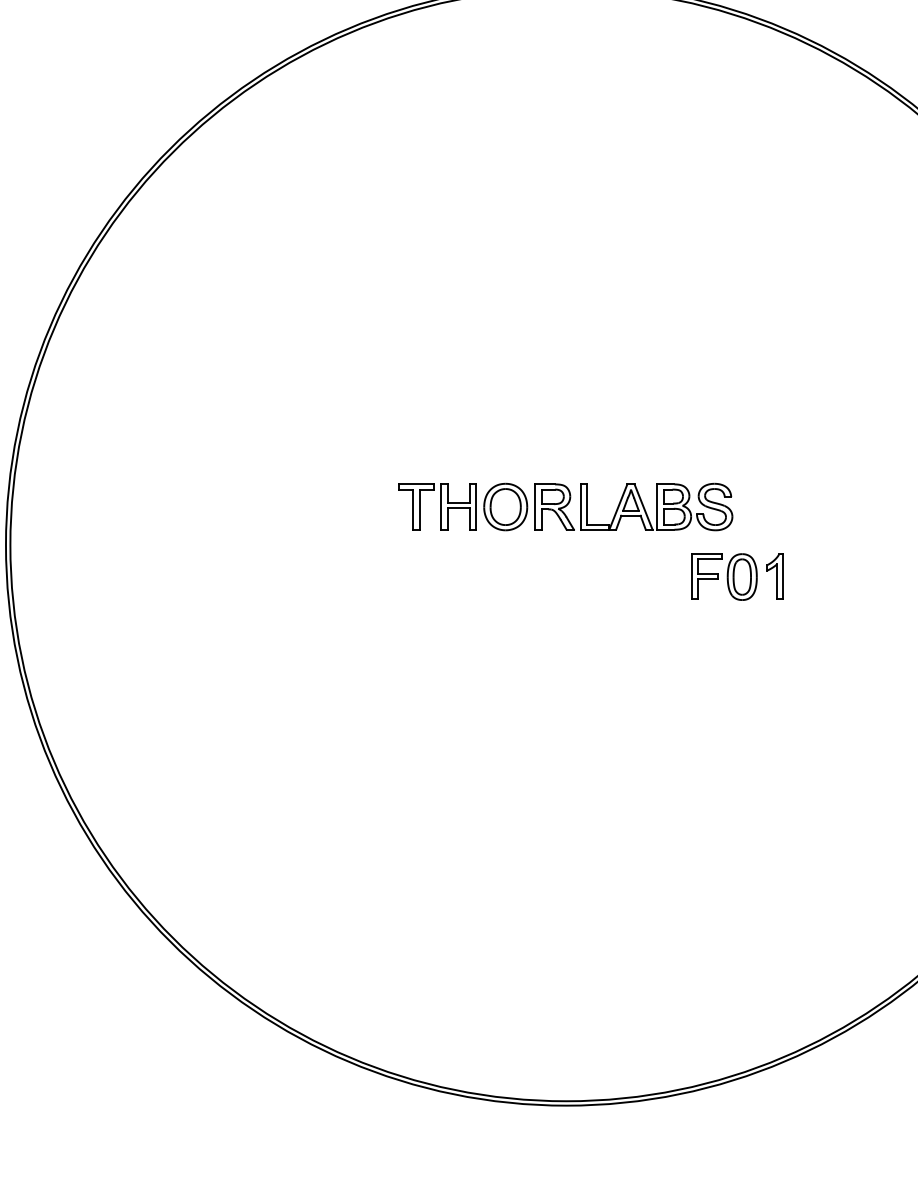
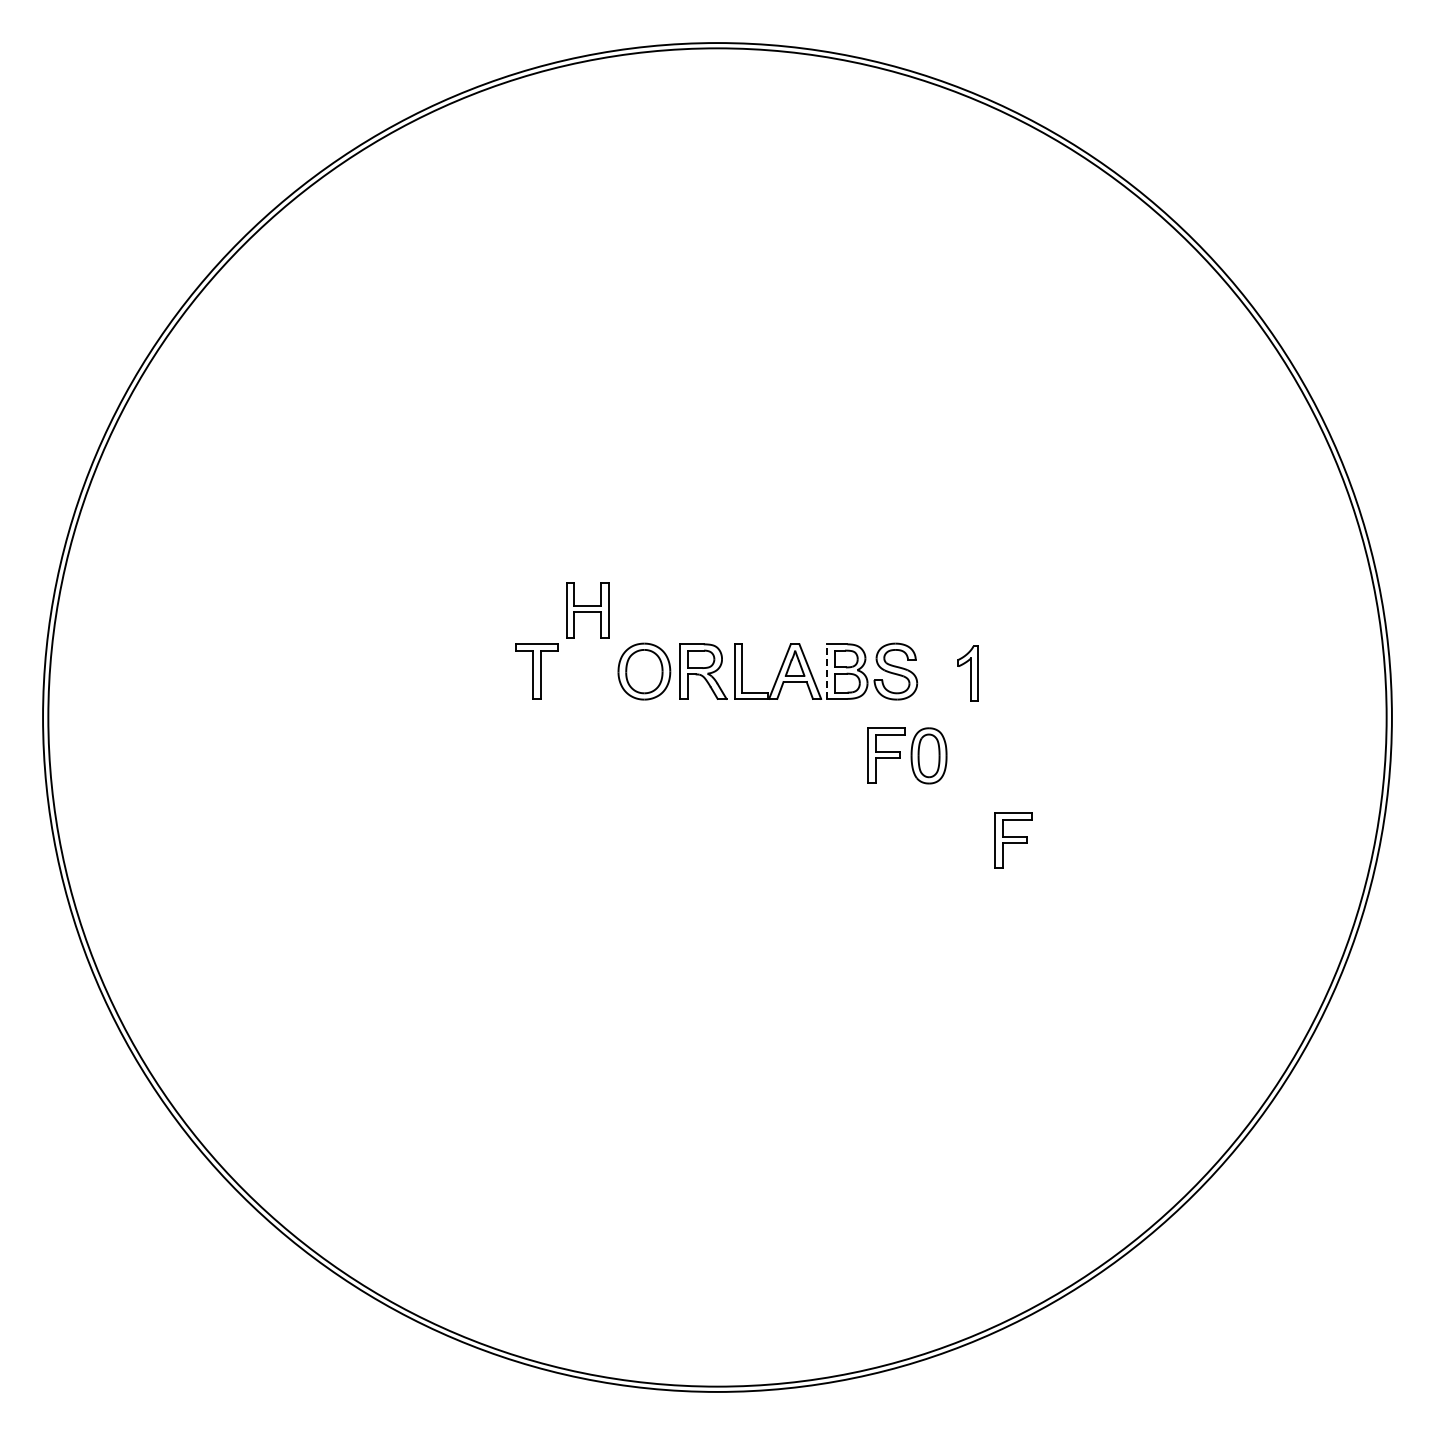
part: (458, 506) -> (587, 610), moved
line: (657, 506) -> (826, 671), solid -> dashed
part: (774, 576) -> (967, 673), moved
part: (812, 647) -> (1013, 840), added

